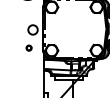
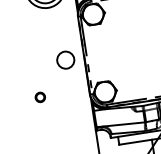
part: (28, 47) -> (39, 96), moved

